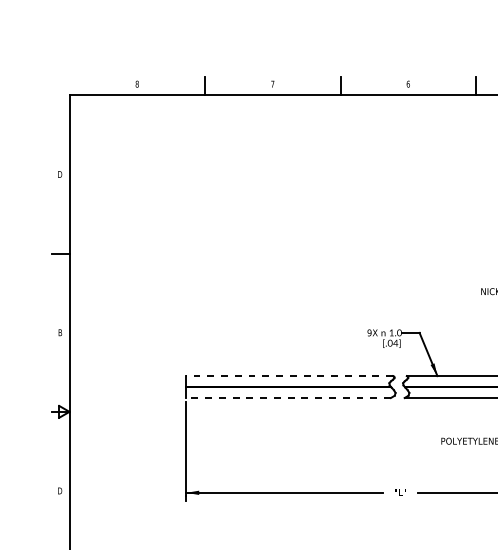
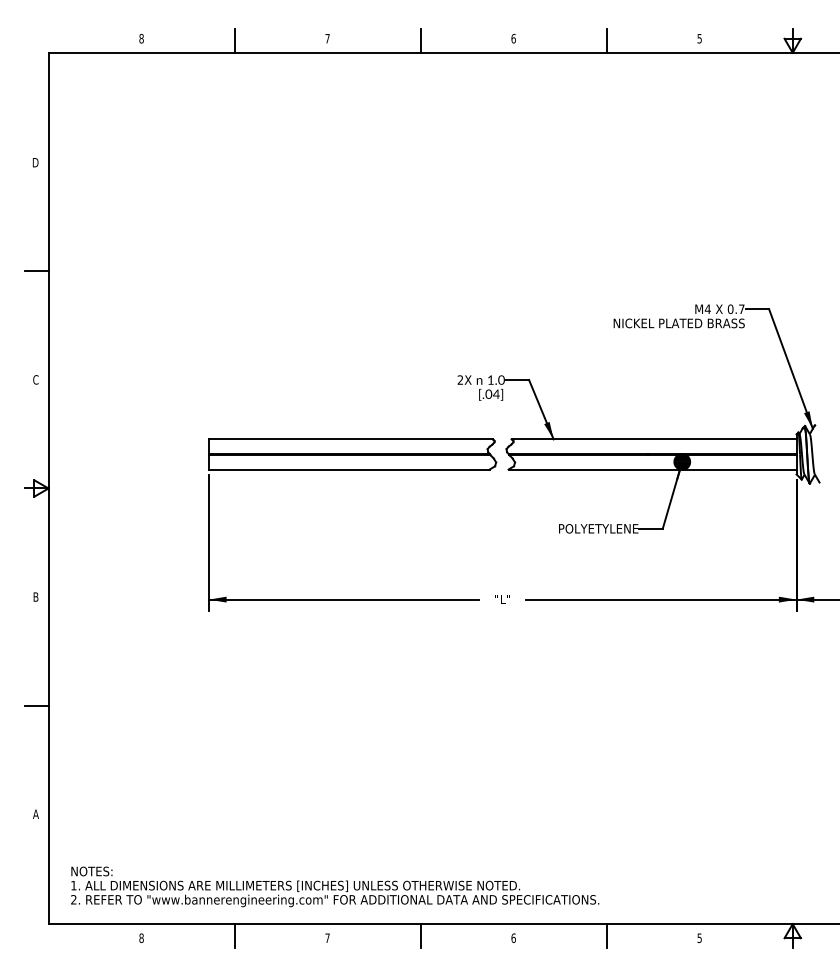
text: (59, 332) -> (35, 379), B -> C
text: (369, 332) -> (460, 379), 9X -> 2X
line: (289, 376) -> (350, 439), dashed -> solid
line: (288, 398) -> (348, 469), dashed -> solid
text: (59, 490) -> (35, 596), D -> B

